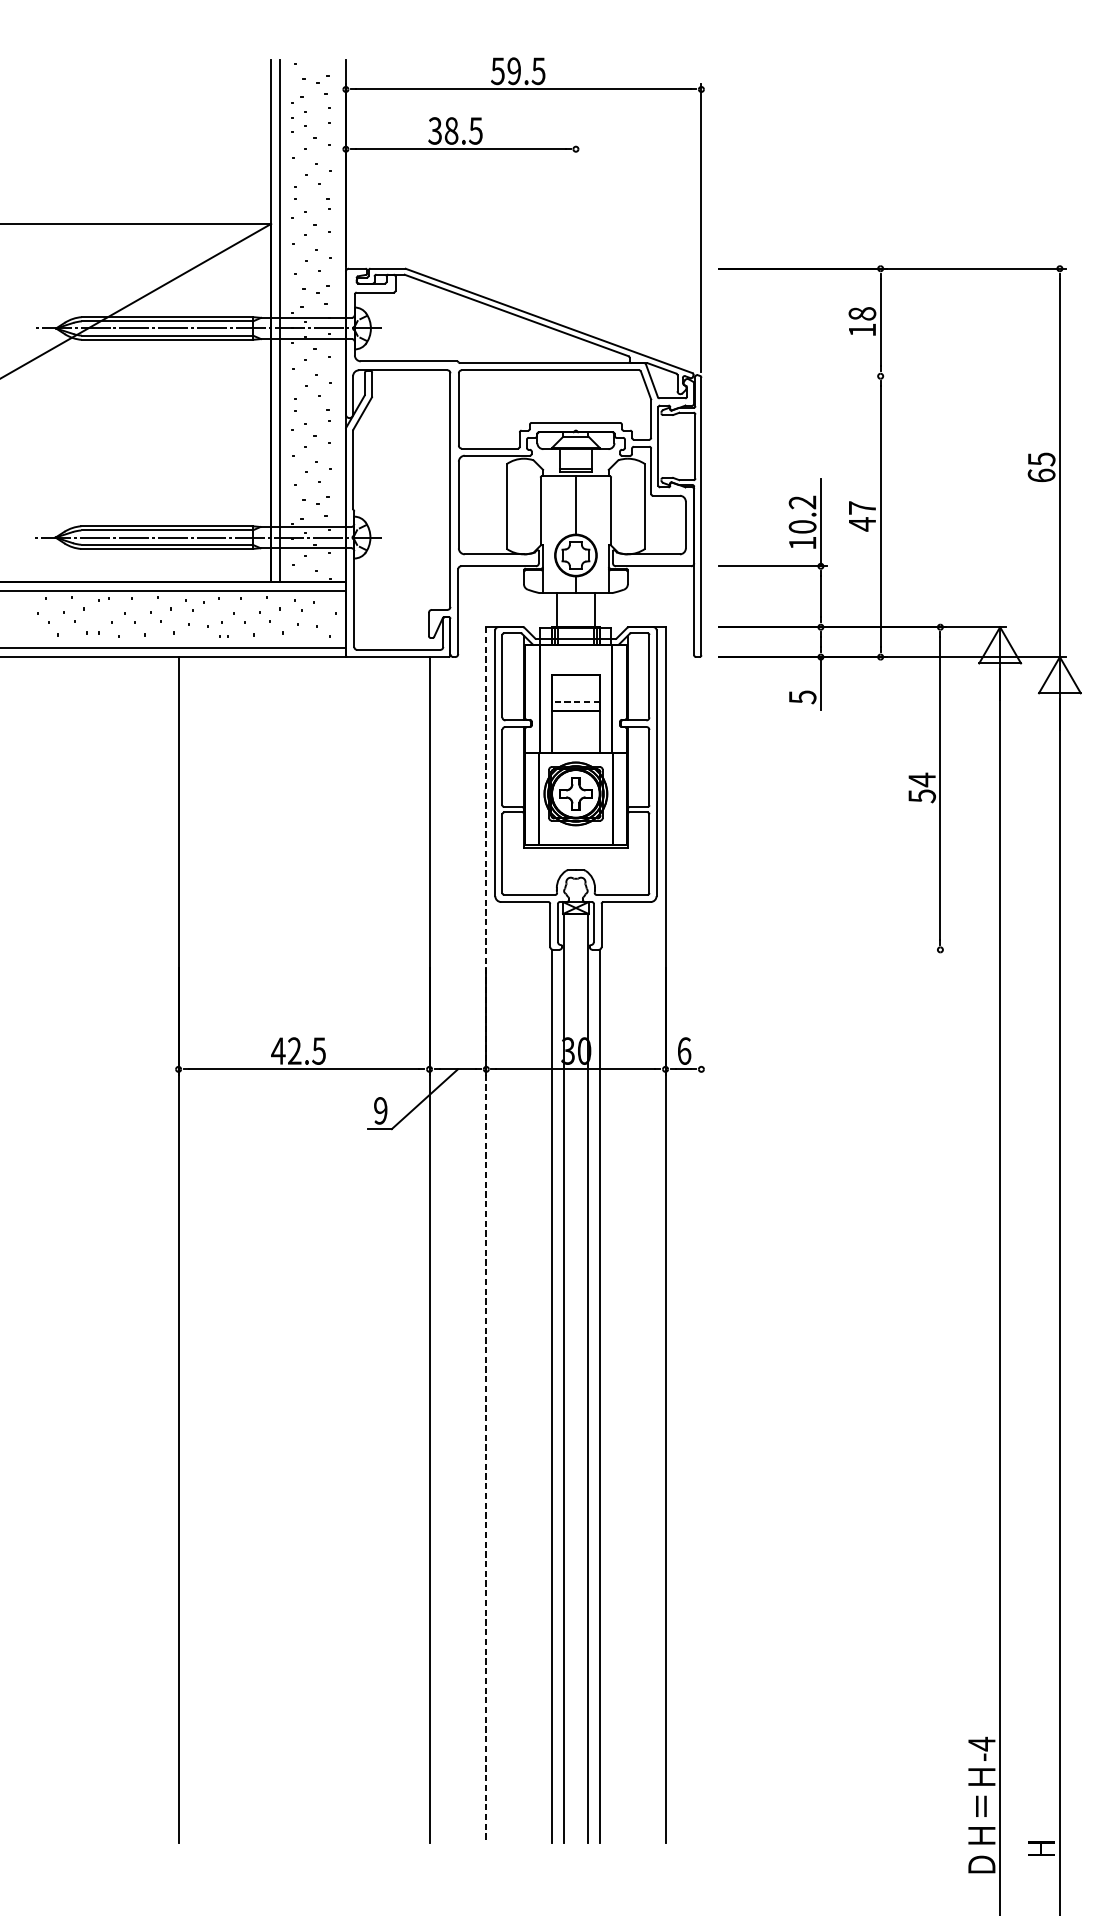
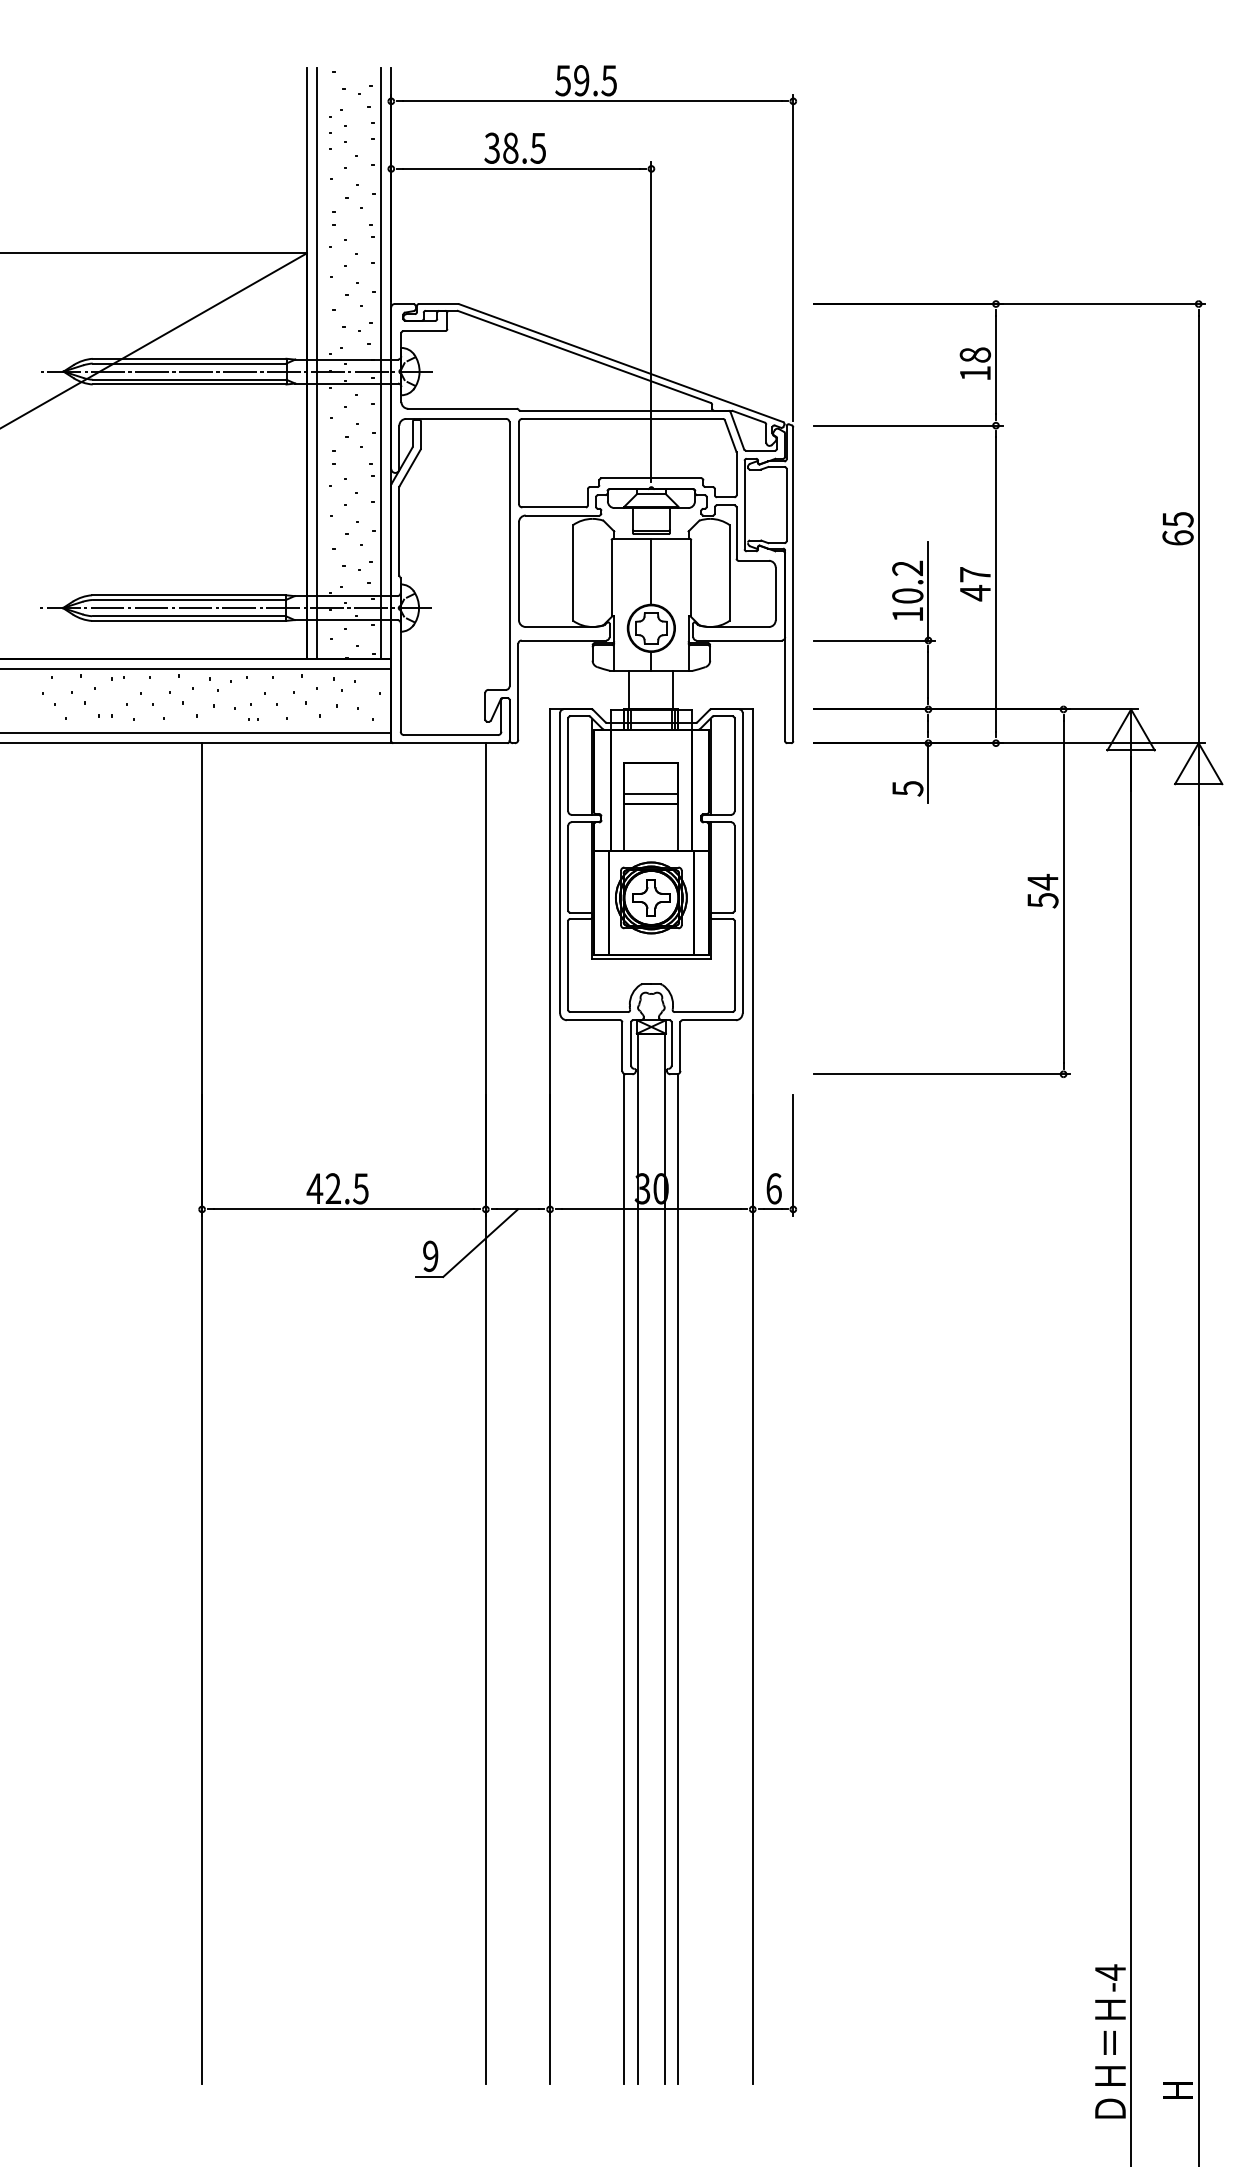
line: (576, 285) -> (651, 322), added
line: (337, 320) -> (381, 362), added
line: (802, 376) -> (907, 425), added
line: (575, 701) -> (650, 793), dashed -> solid
line: (832, 950) -> (941, 1074), added
line: (701, 1021) -> (793, 1155), added
line: (486, 1235) -> (550, 1397), dashed -> solid

